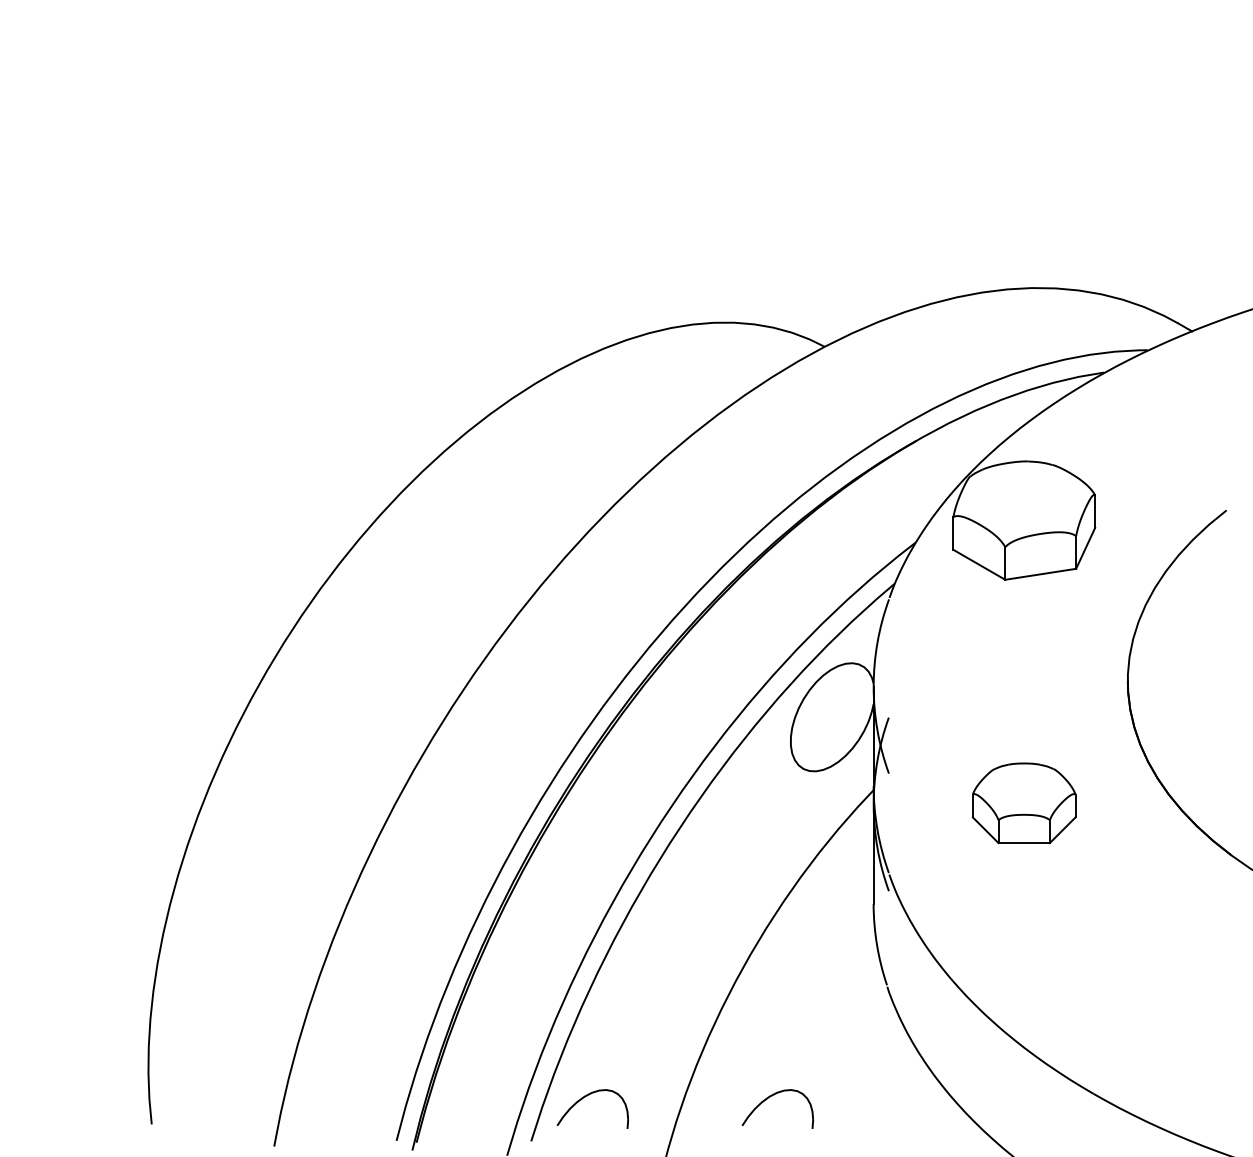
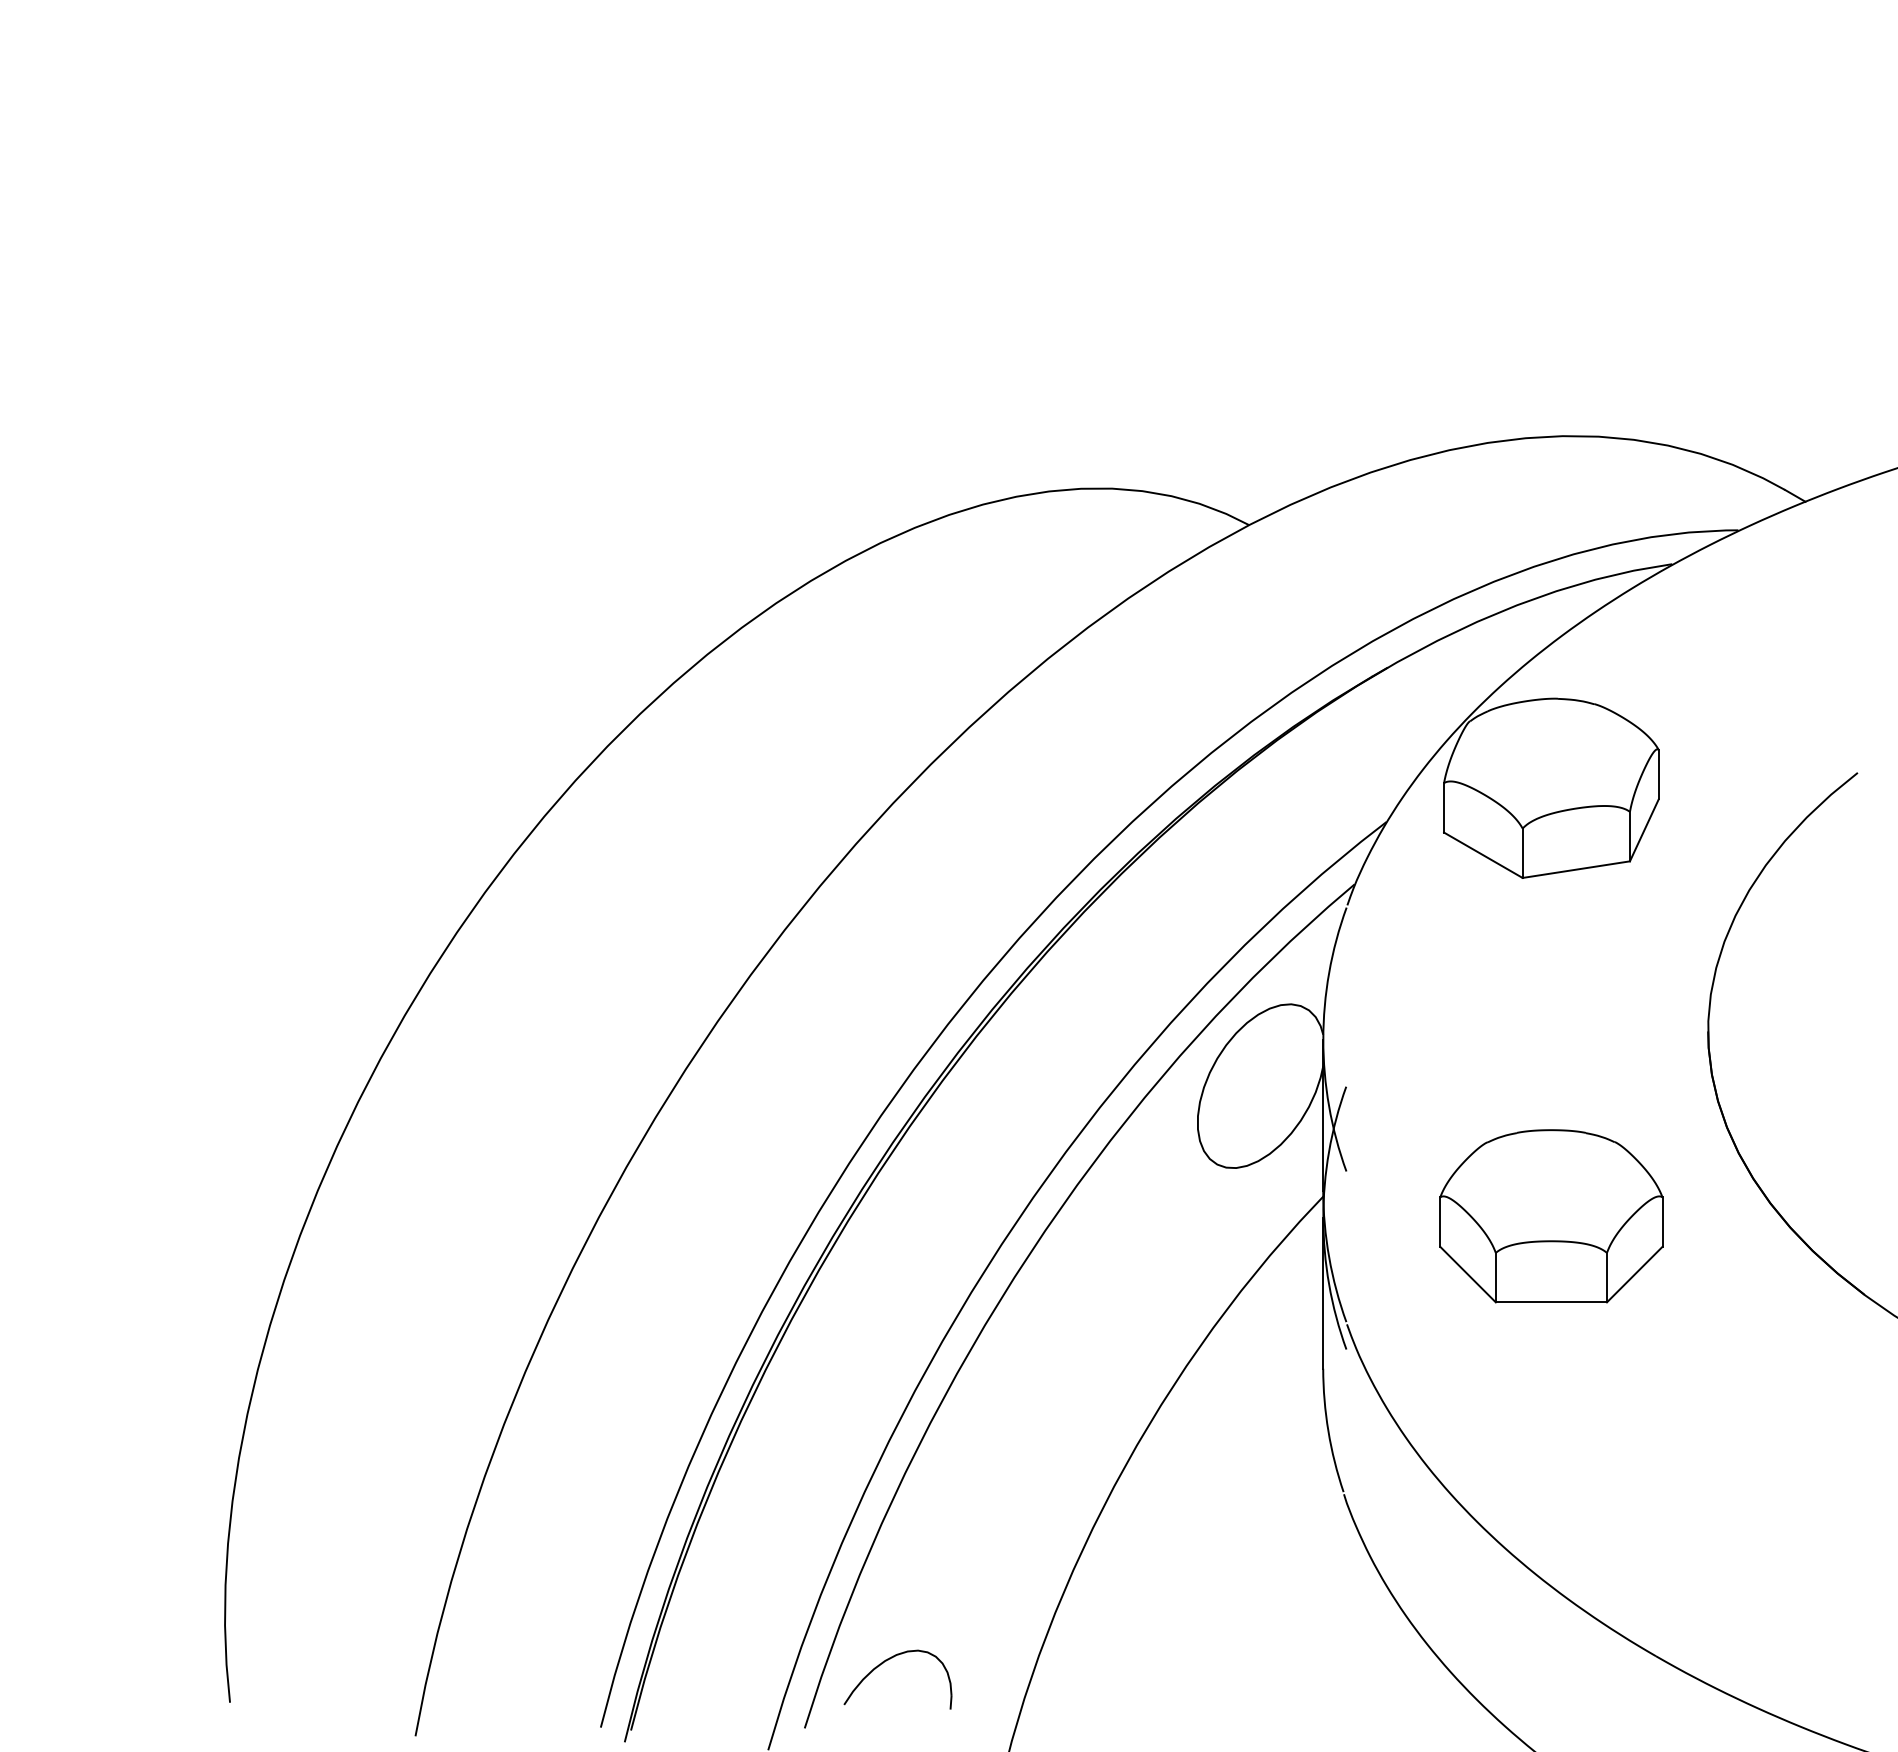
part: (1023, 803) -> (1550, 1216), size x1.43
part: (772, 1096) -> (1170, 1660), removed

